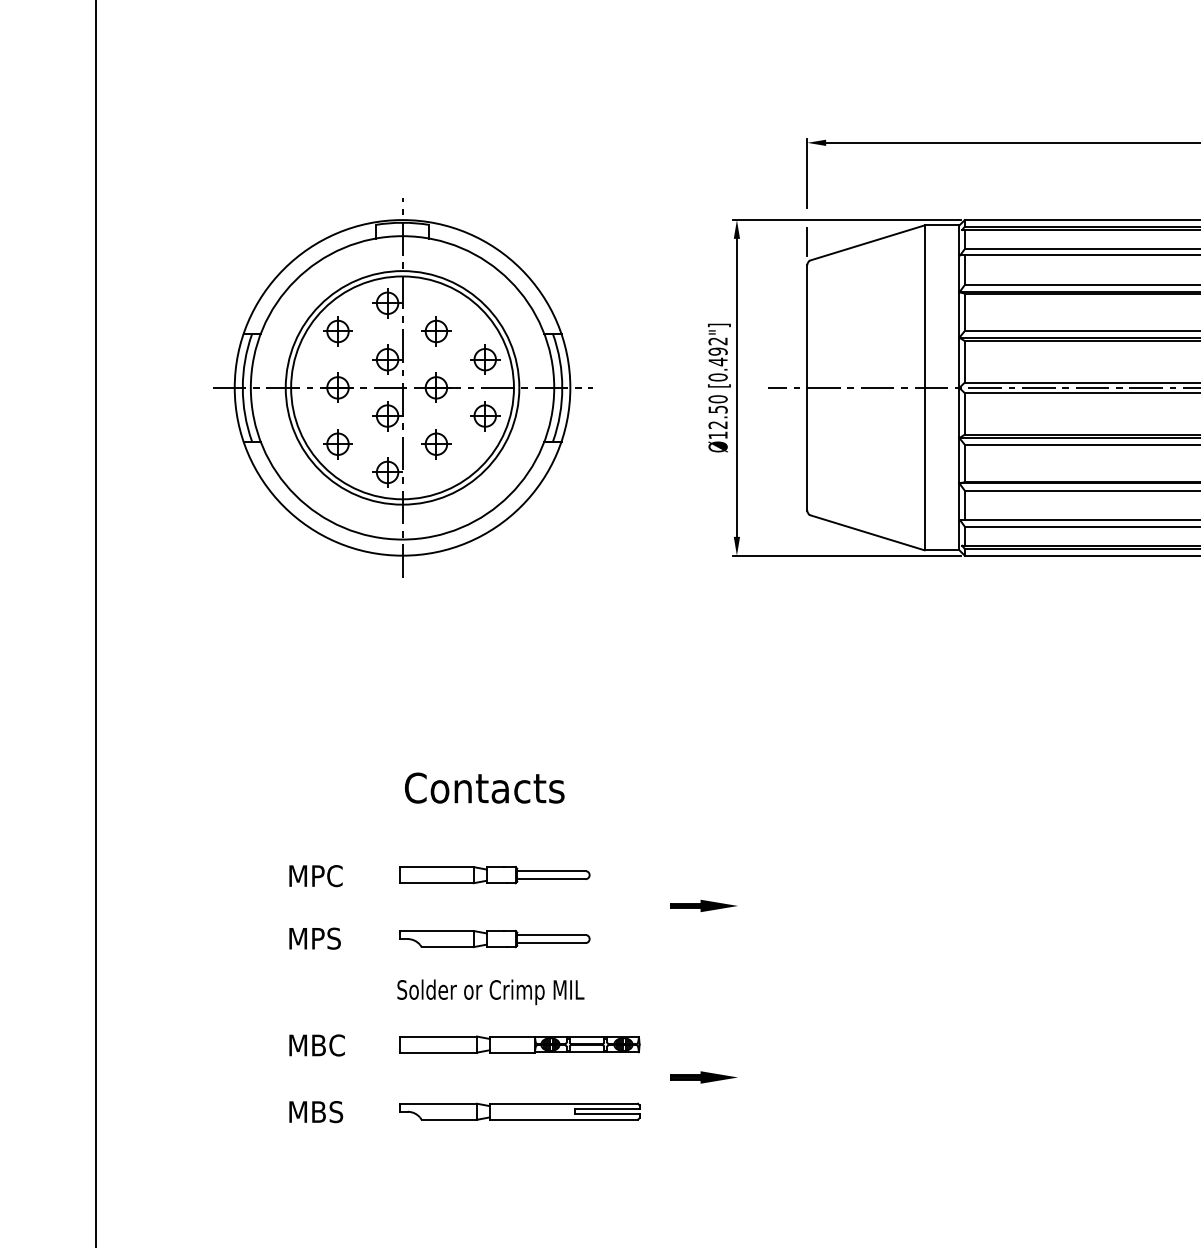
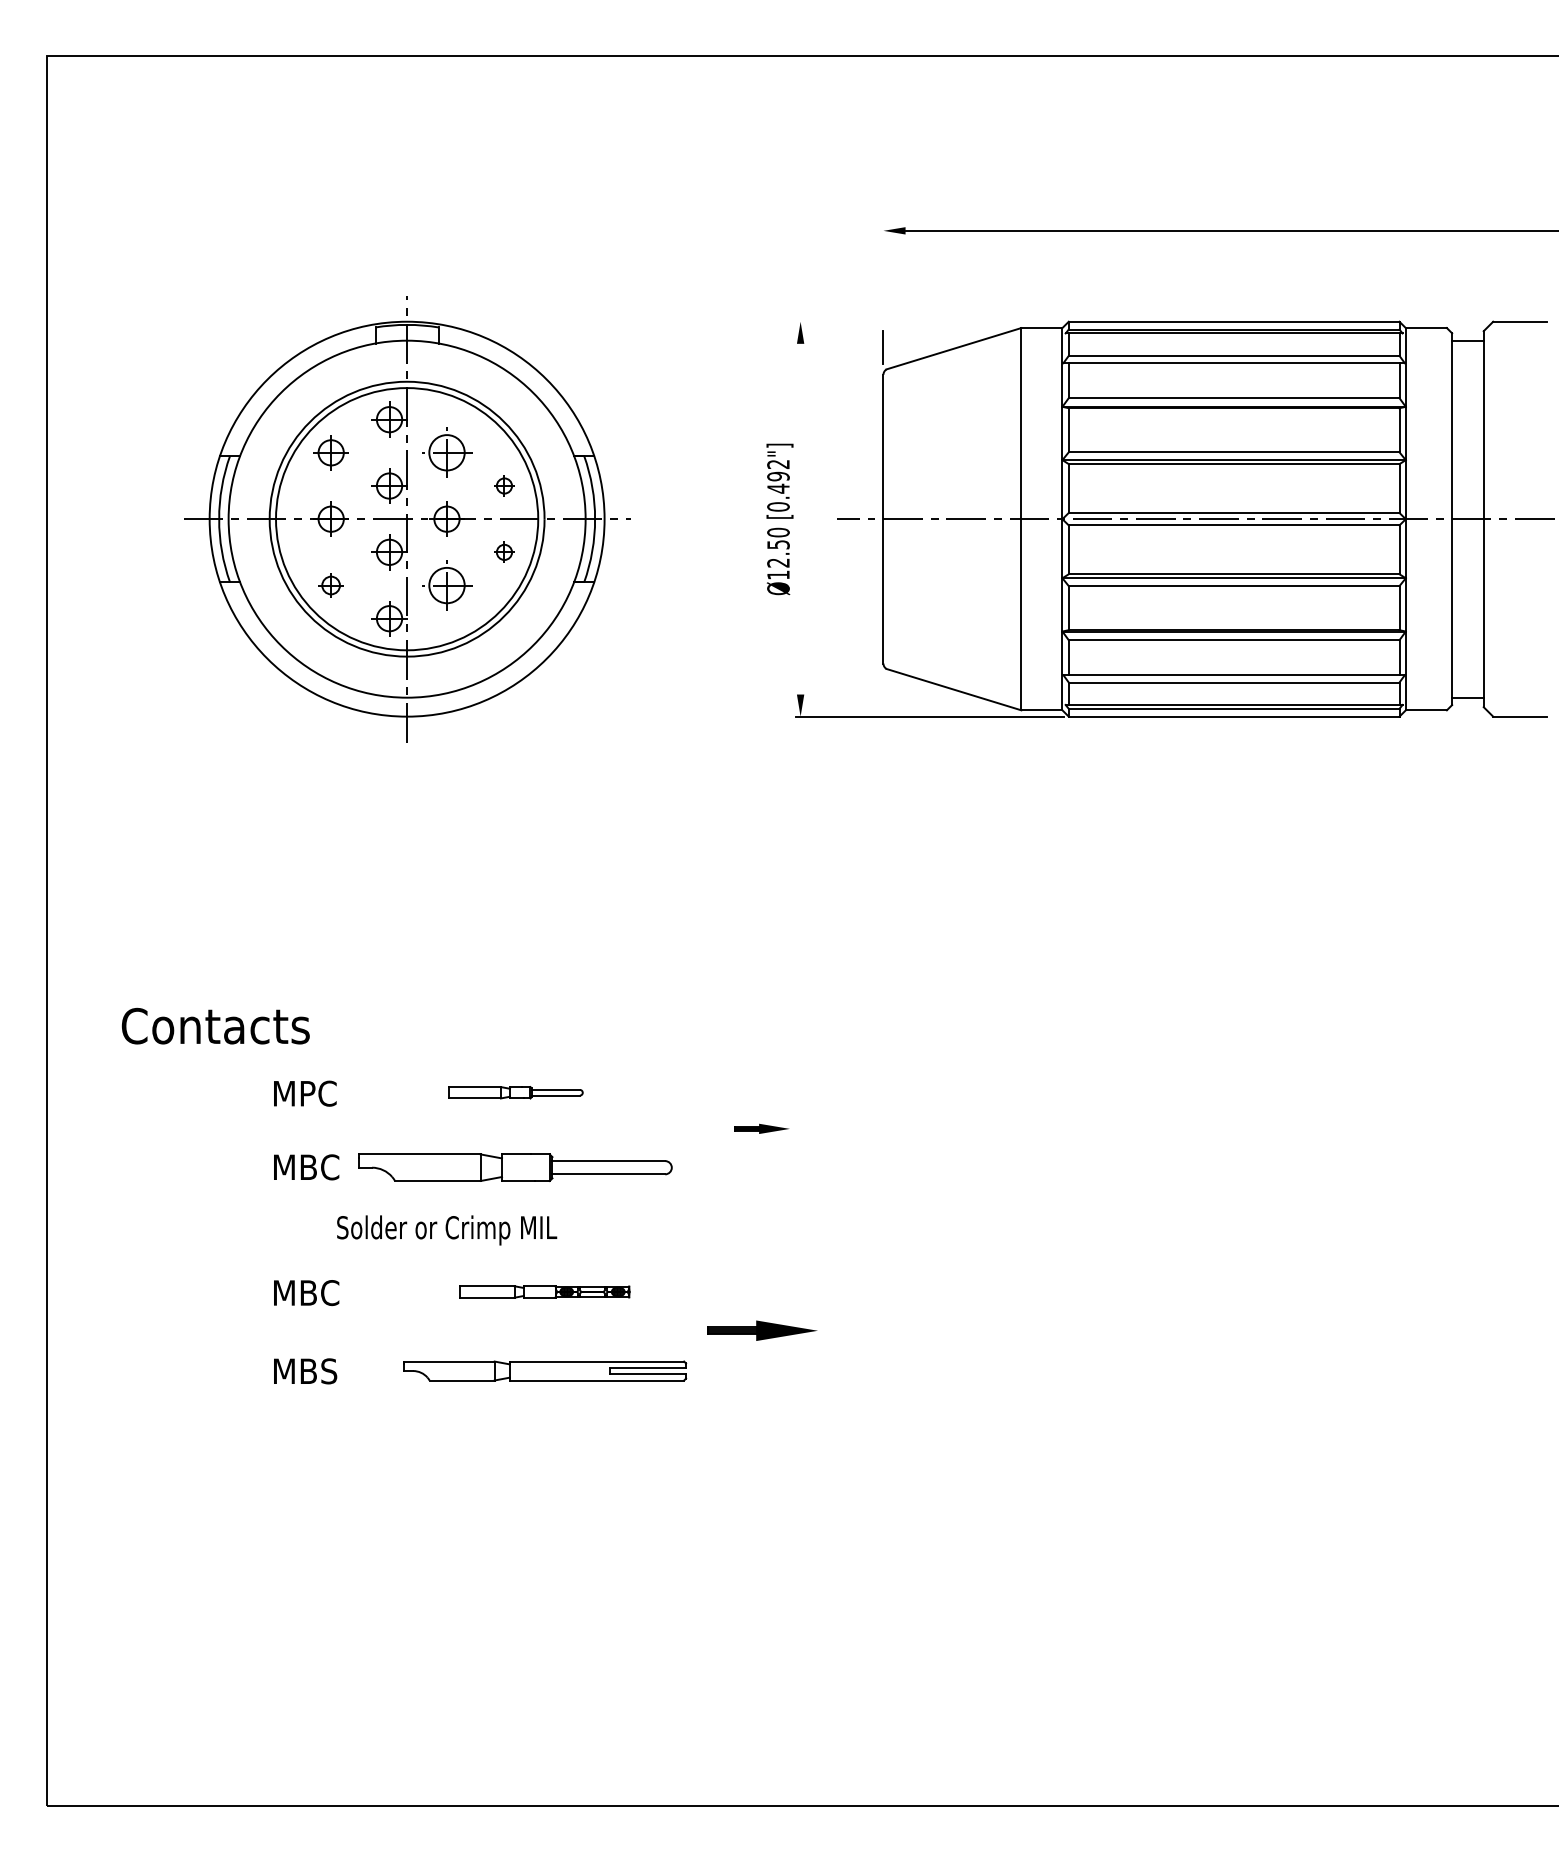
line: (807, 173) -> (883, 266), removed
line: (846, 219) -> (929, 321), removed
part: (436, 331) -> (446, 452), size x1.4
part: (485, 359) -> (504, 485), size x0.6
line: (736, 387) -> (800, 518), removed
part: (485, 416) -> (504, 552), size x0.6
part: (337, 444) -> (330, 585), size x0.7
part: (436, 444) -> (446, 585), size x1.4
text: (484, 787) -> (215, 1025), moved
part: (494, 875) -> (515, 1092), size x0.6
part: (703, 905) -> (761, 1128), size x0.7
text: (329, 938) -> (321, 1167), MPS -> MBC
part: (494, 938) -> (515, 1167), size x1.4
text: (491, 992) -> (447, 1230), moved
part: (519, 1044) -> (544, 1291), size x0.6
part: (703, 1077) -> (761, 1330), size x1.4

